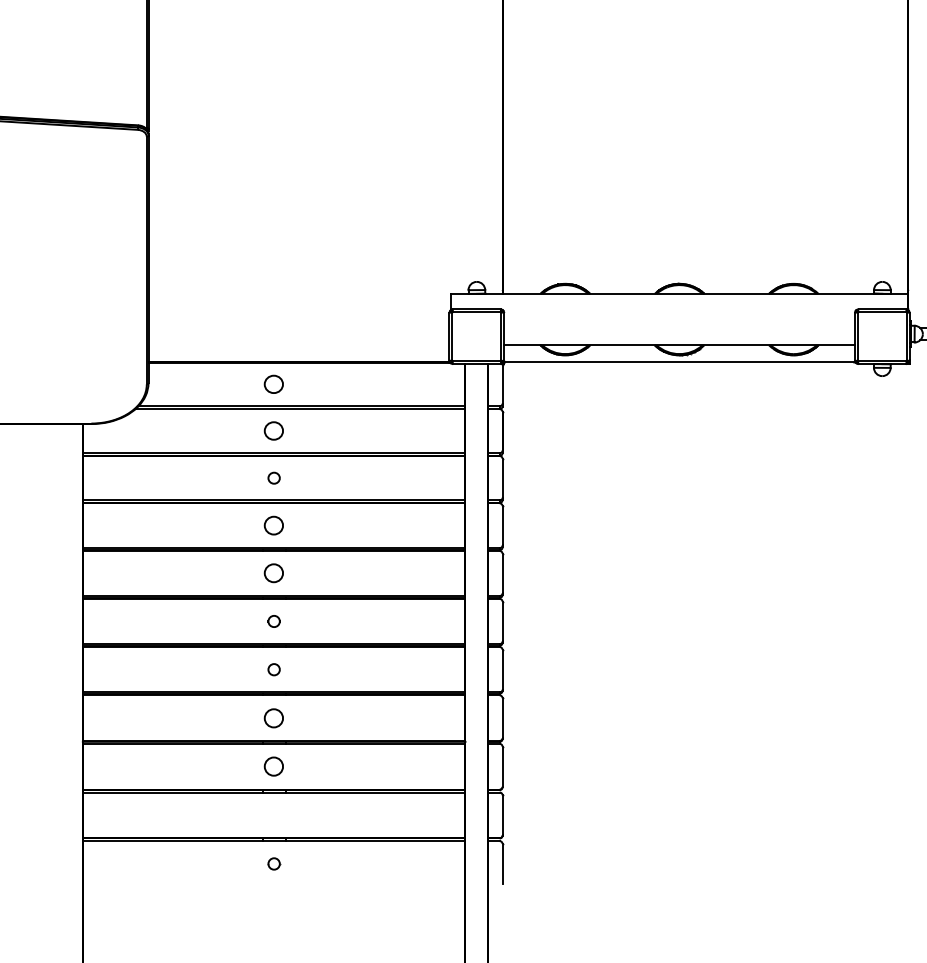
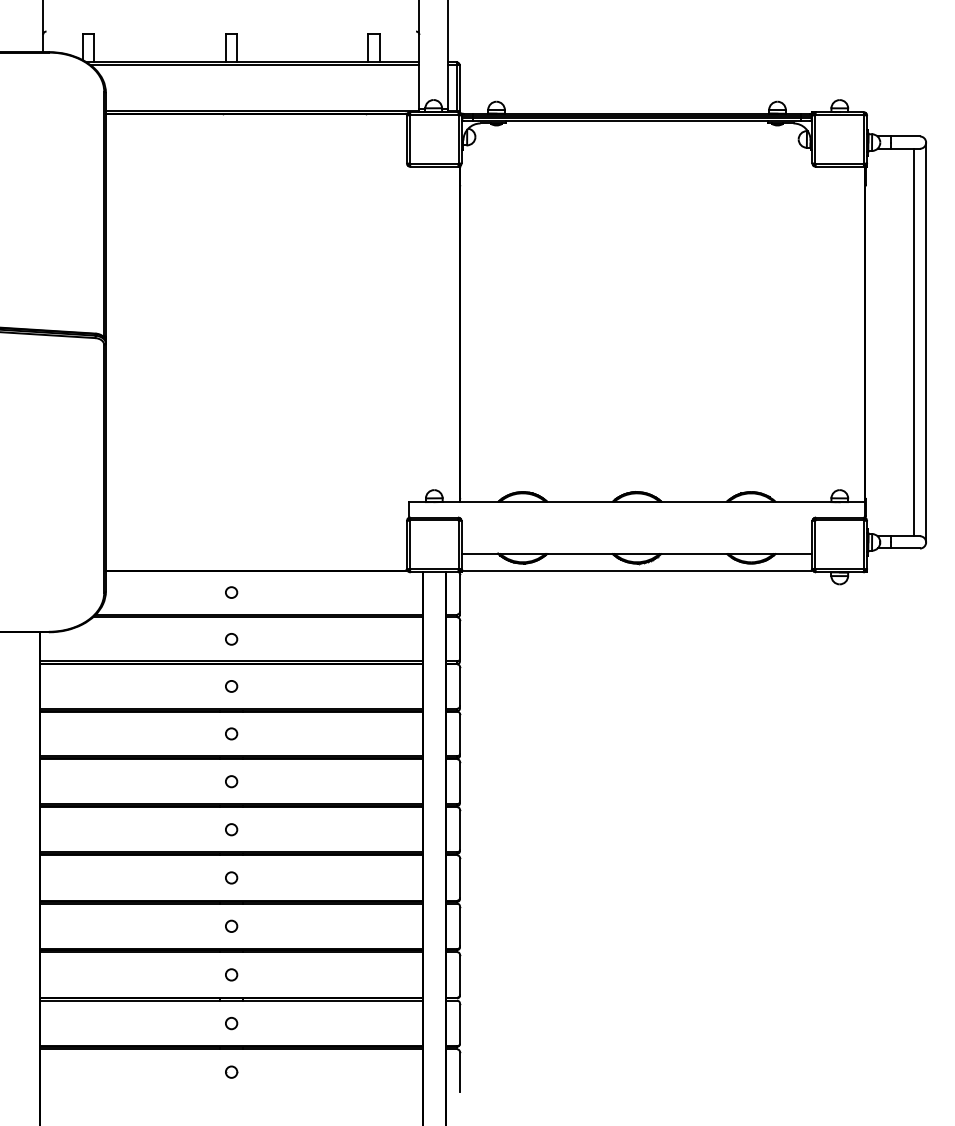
part: (274, 384) -> (231, 592), size x0.62
part: (274, 431) -> (231, 639), size x0.62
part: (274, 525) -> (231, 733), size x0.62
part: (274, 573) -> (231, 781), size x0.62
part: (274, 717) -> (231, 925), size x0.62
part: (274, 766) -> (231, 974), size x0.62
part: (274, 815) -> (231, 1023), added

